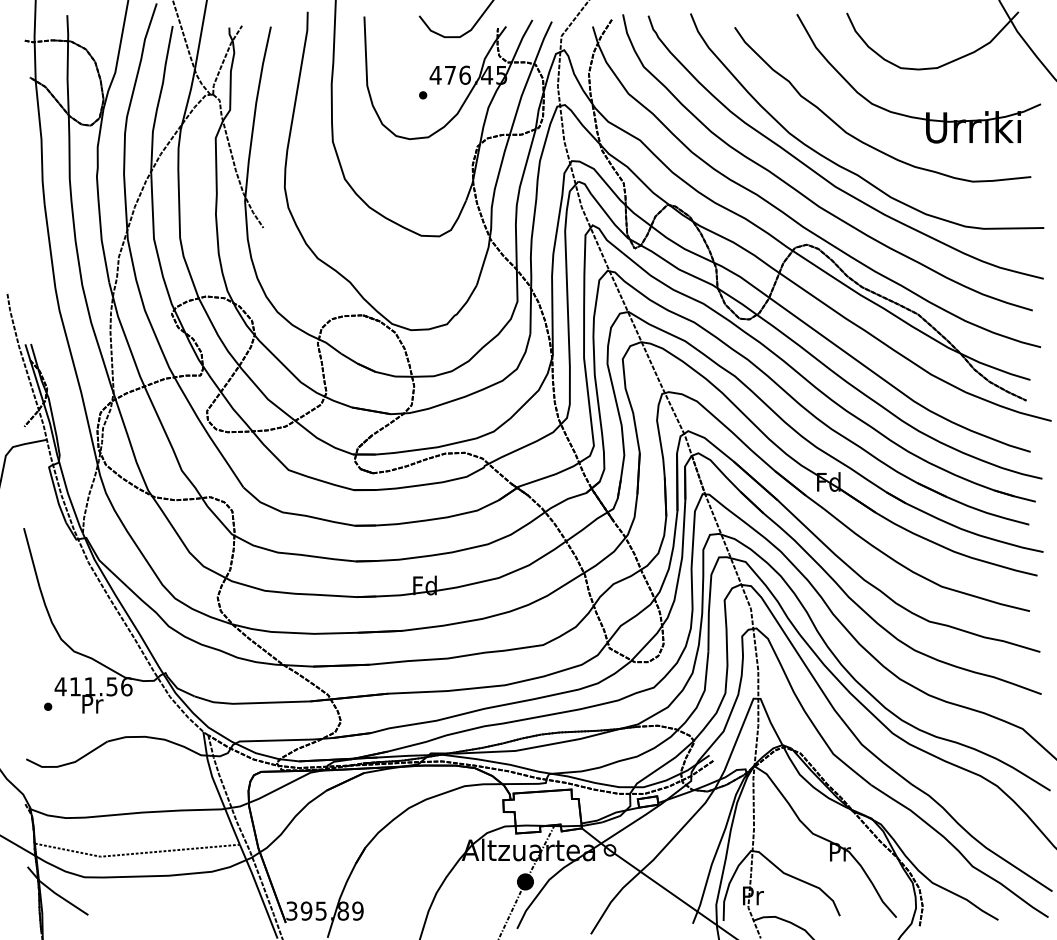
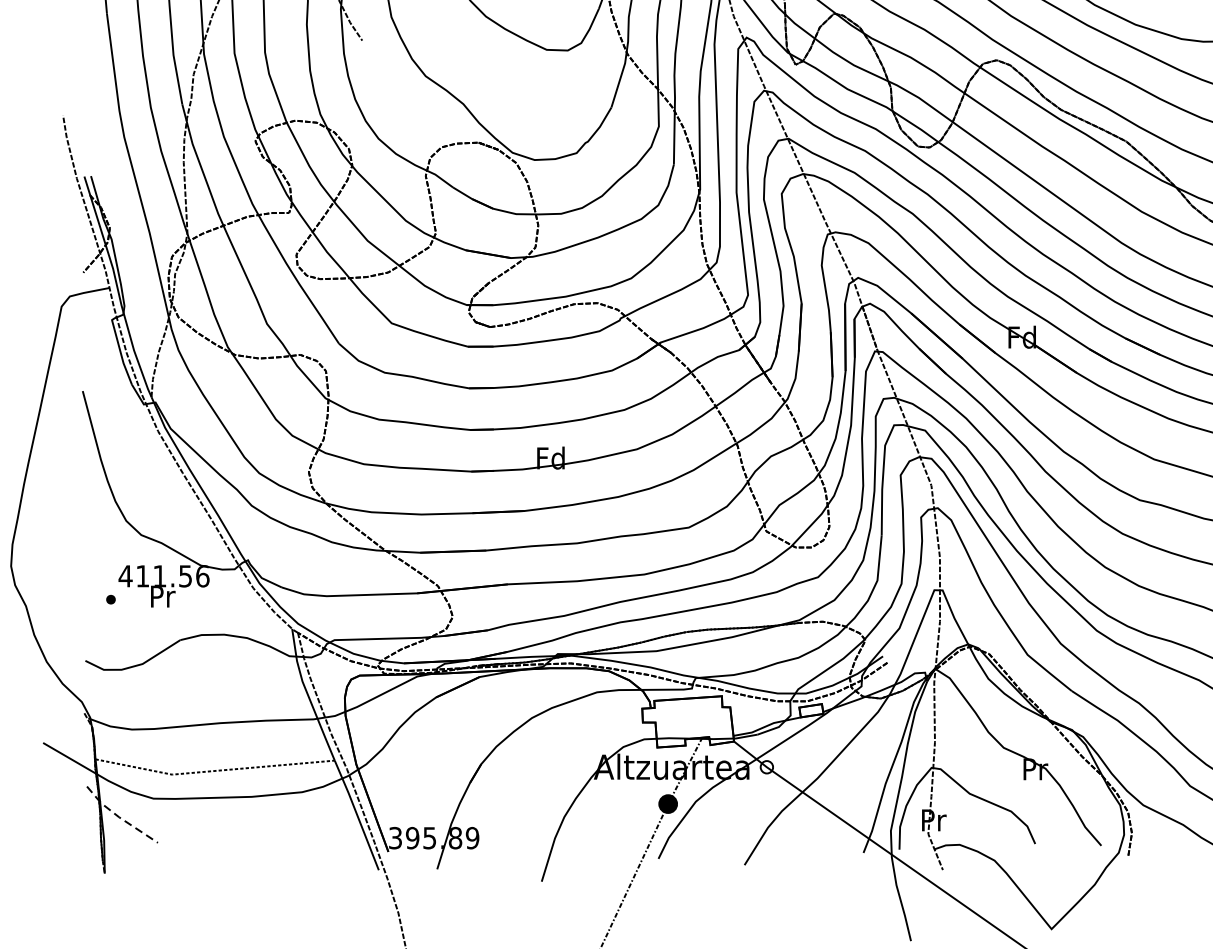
line: (55, 893) -> (119, 817), solid -> dashed

